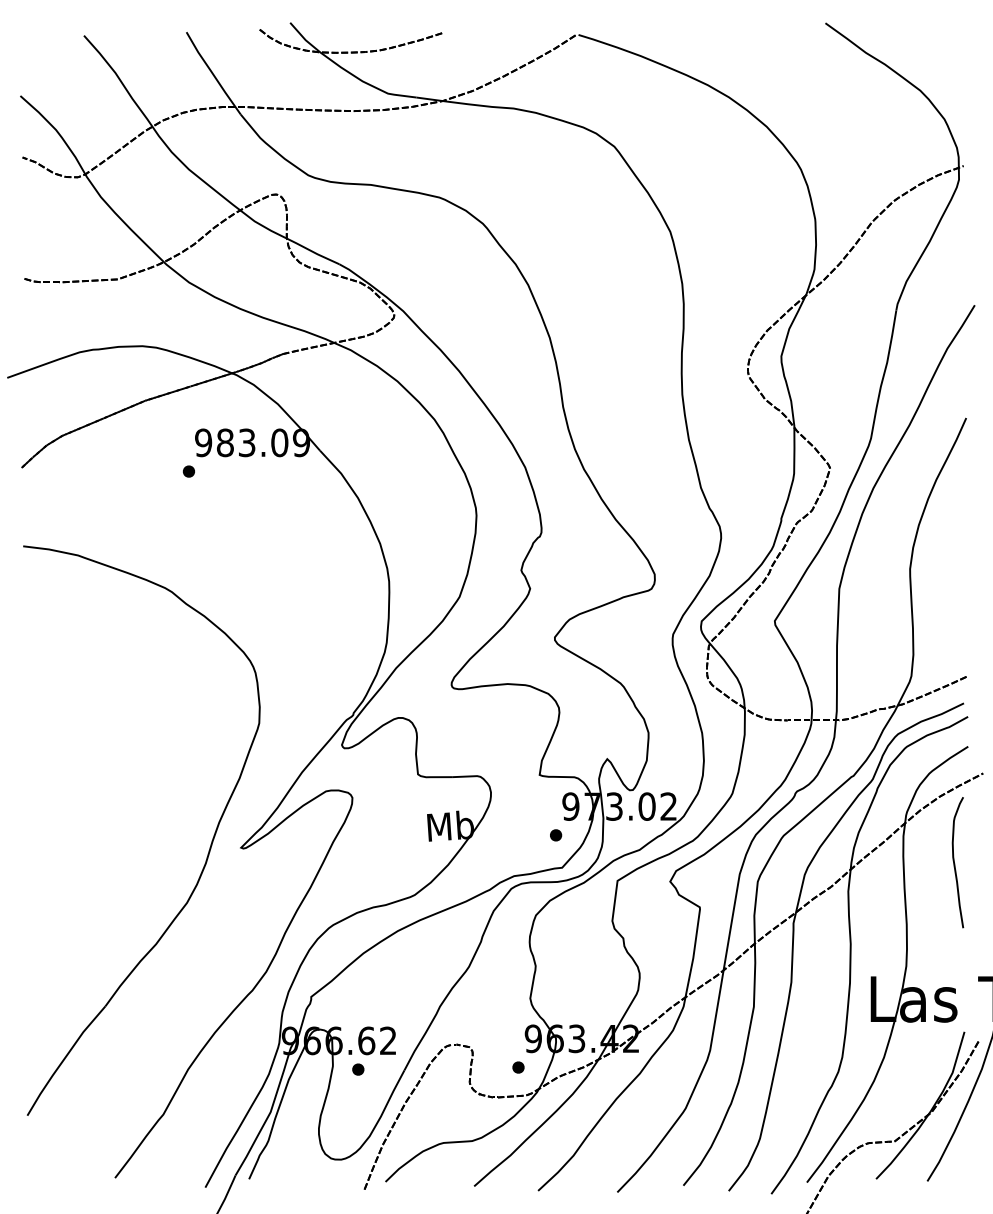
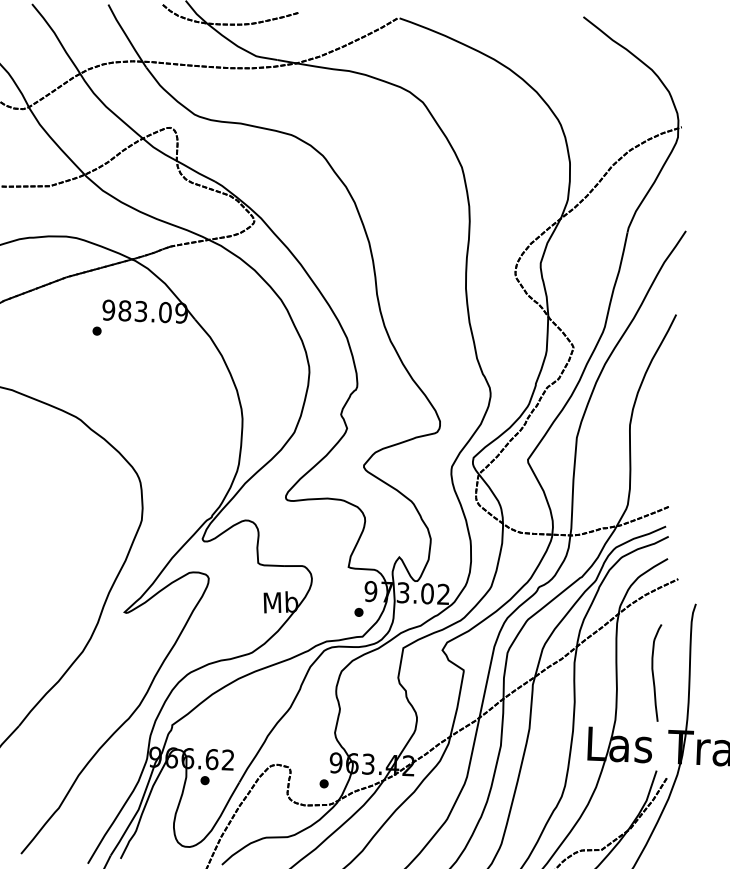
curve: (955, 863) -> (653, 673), moved

